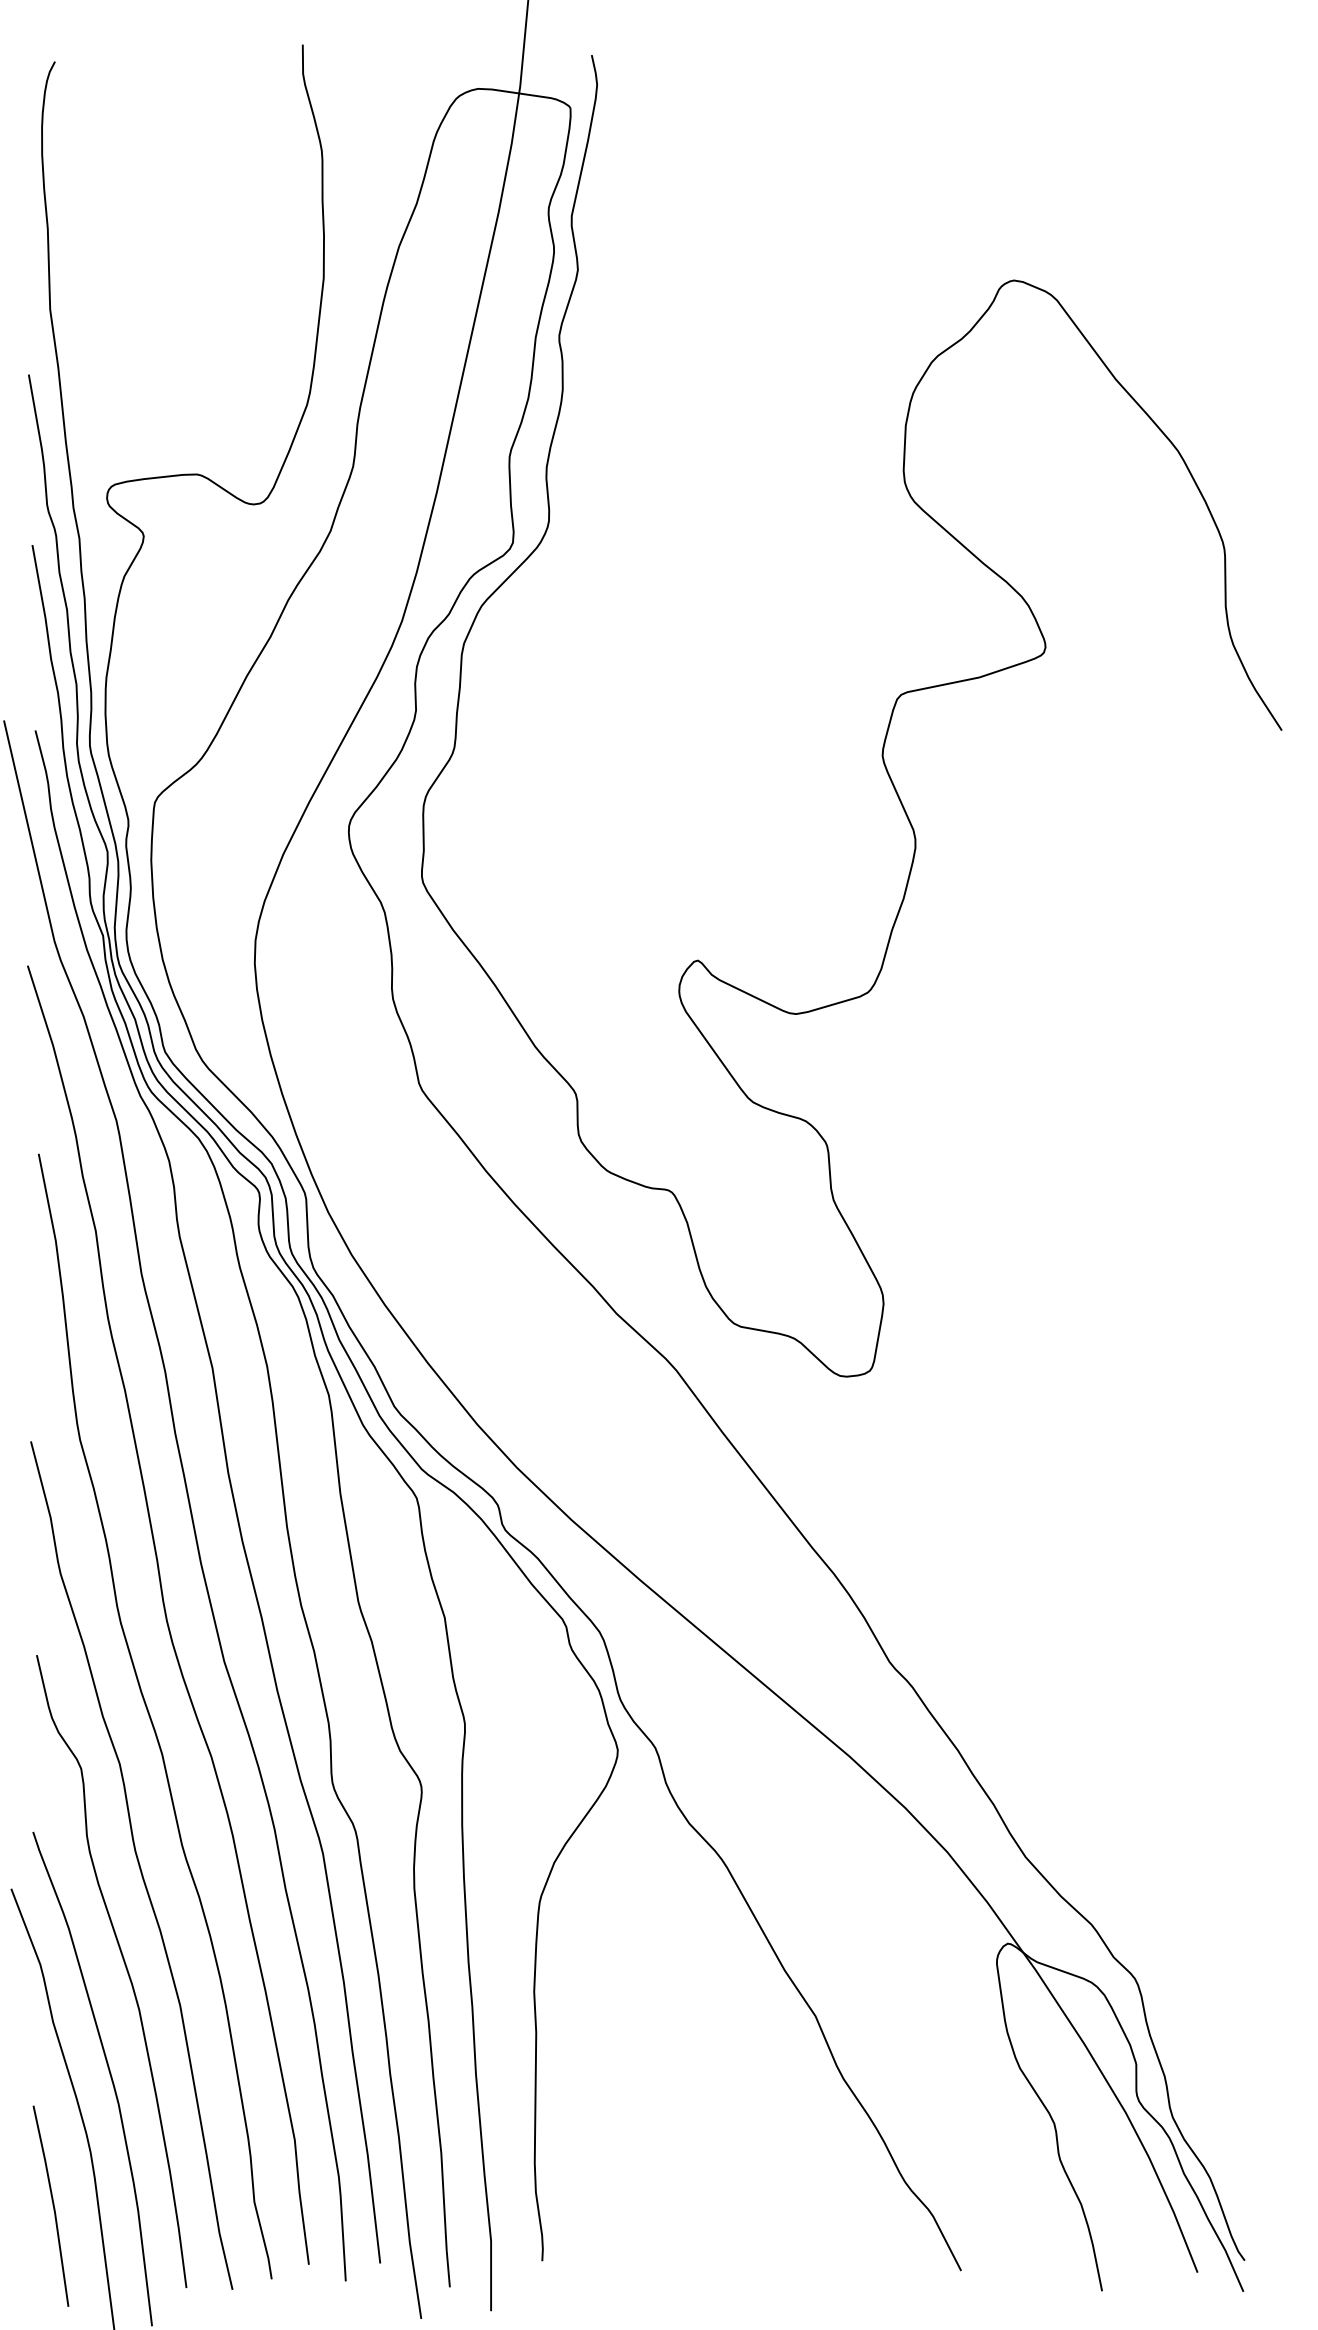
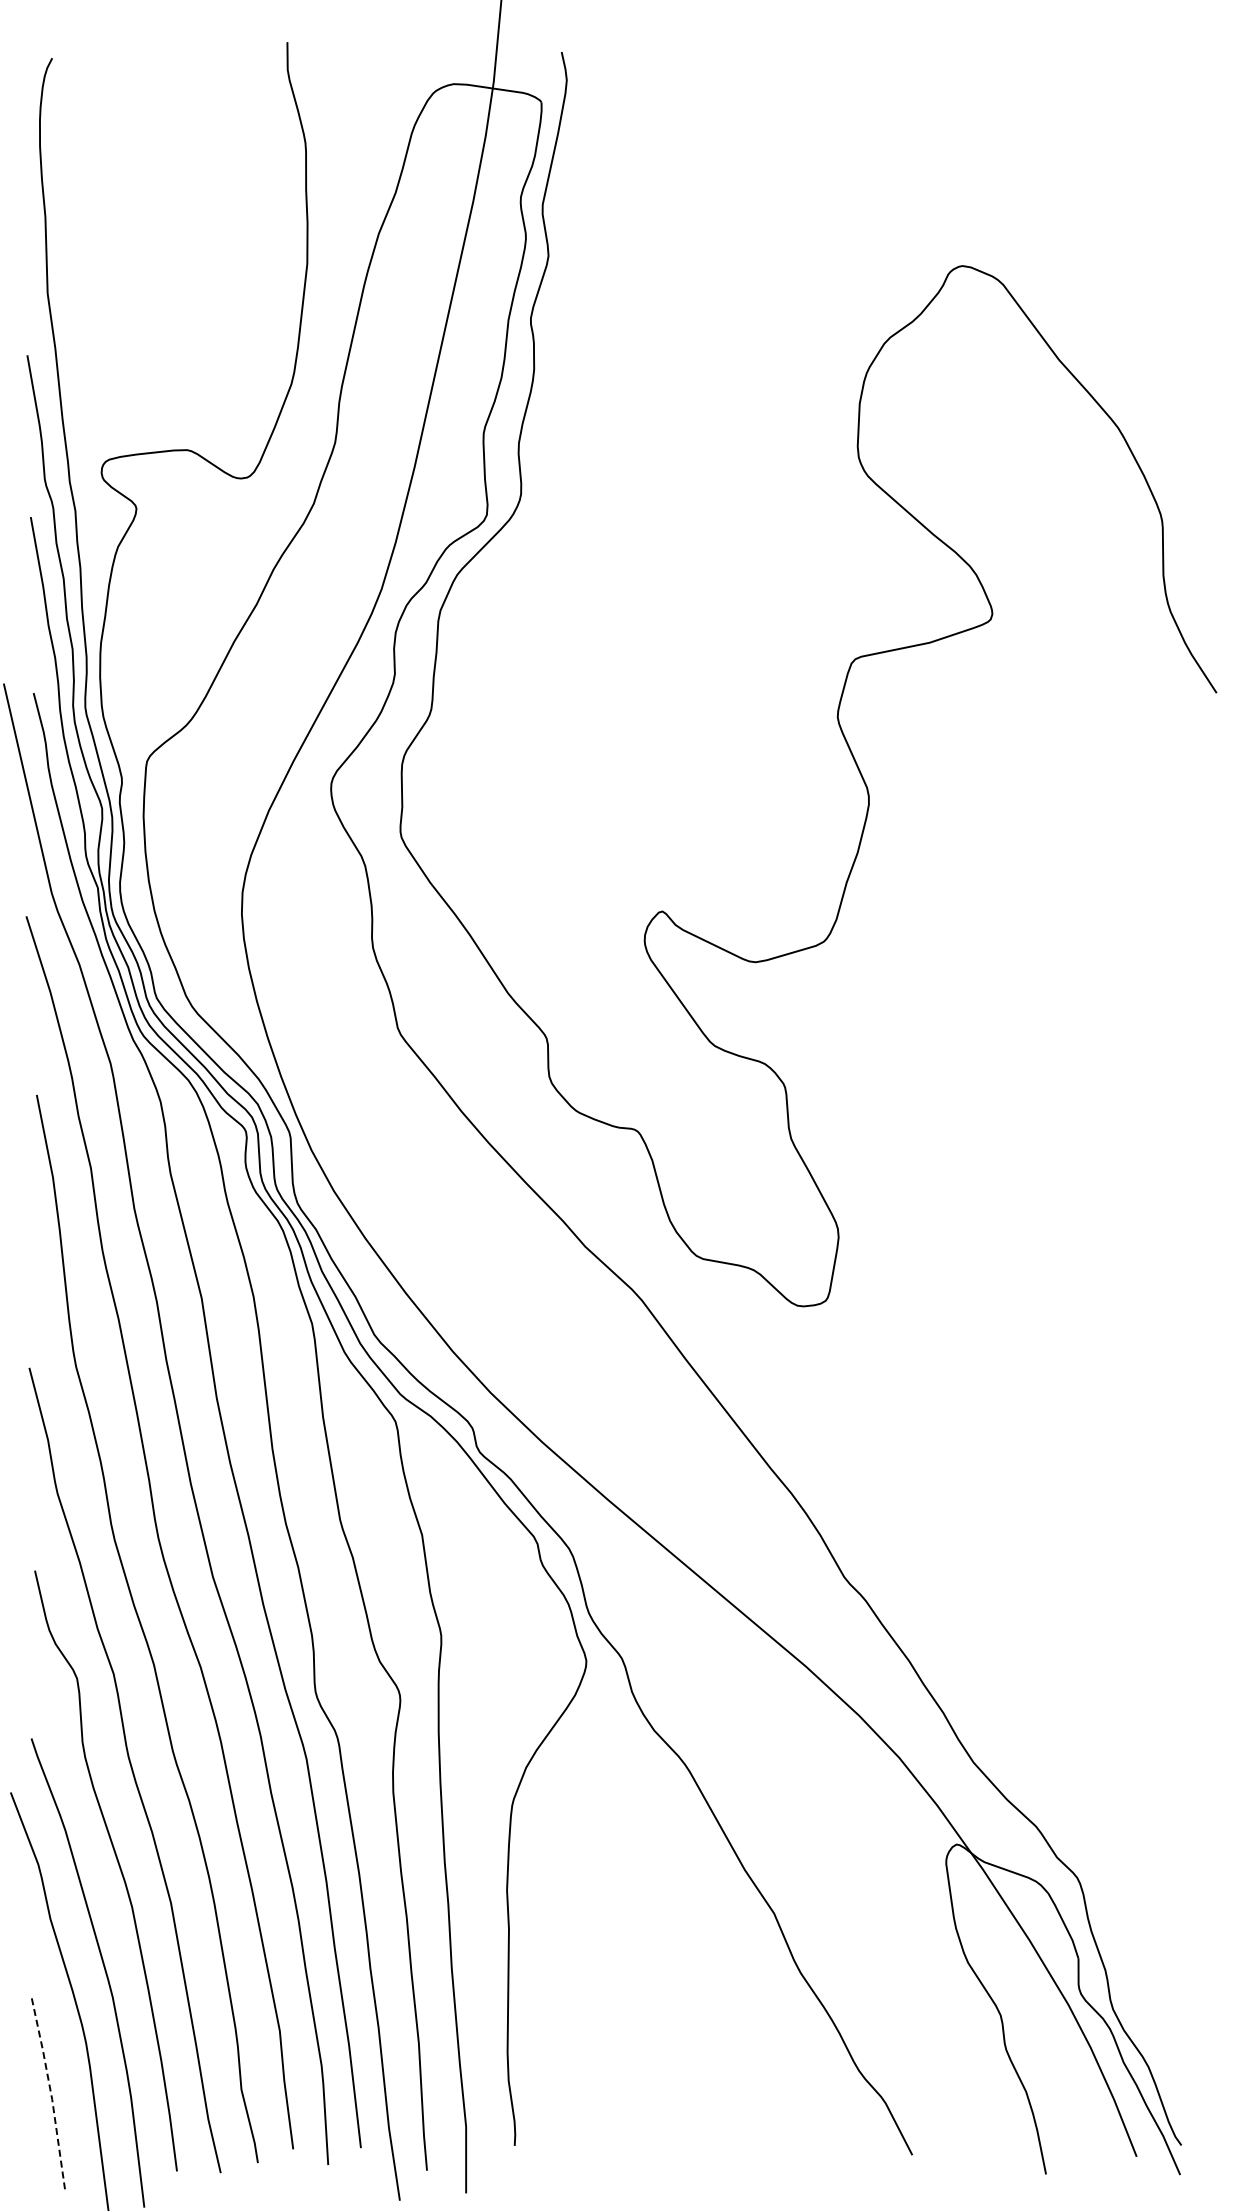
line: (54, 2205) -> (51, 2093), solid -> dashed

